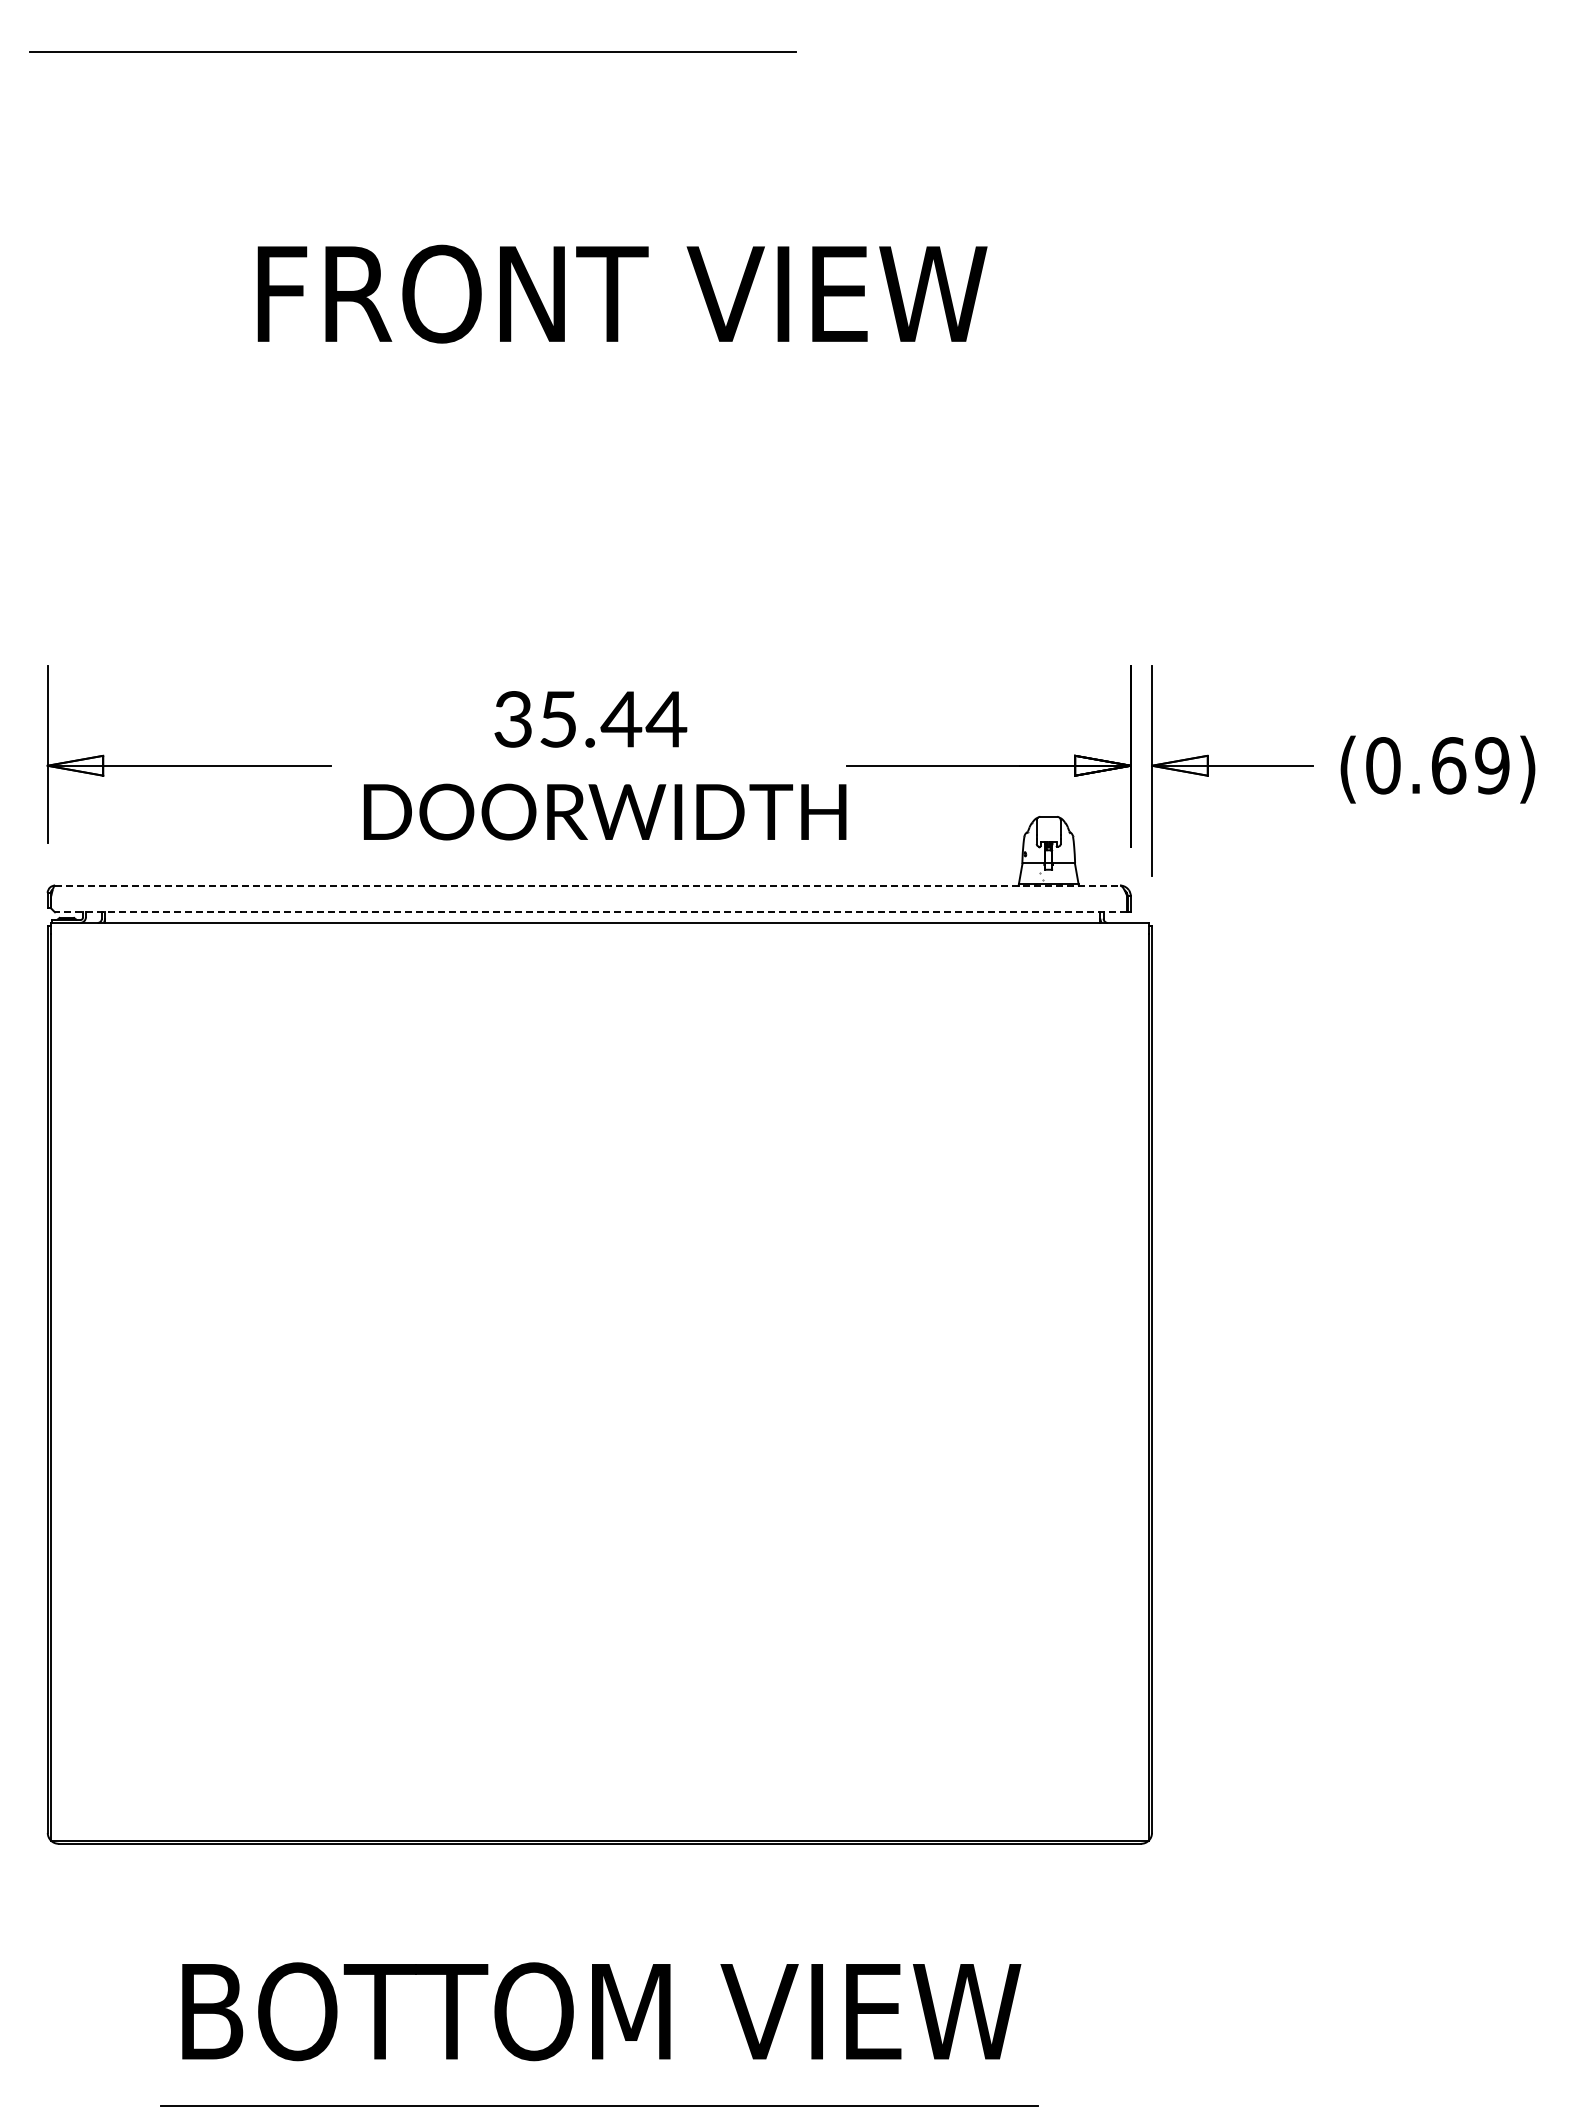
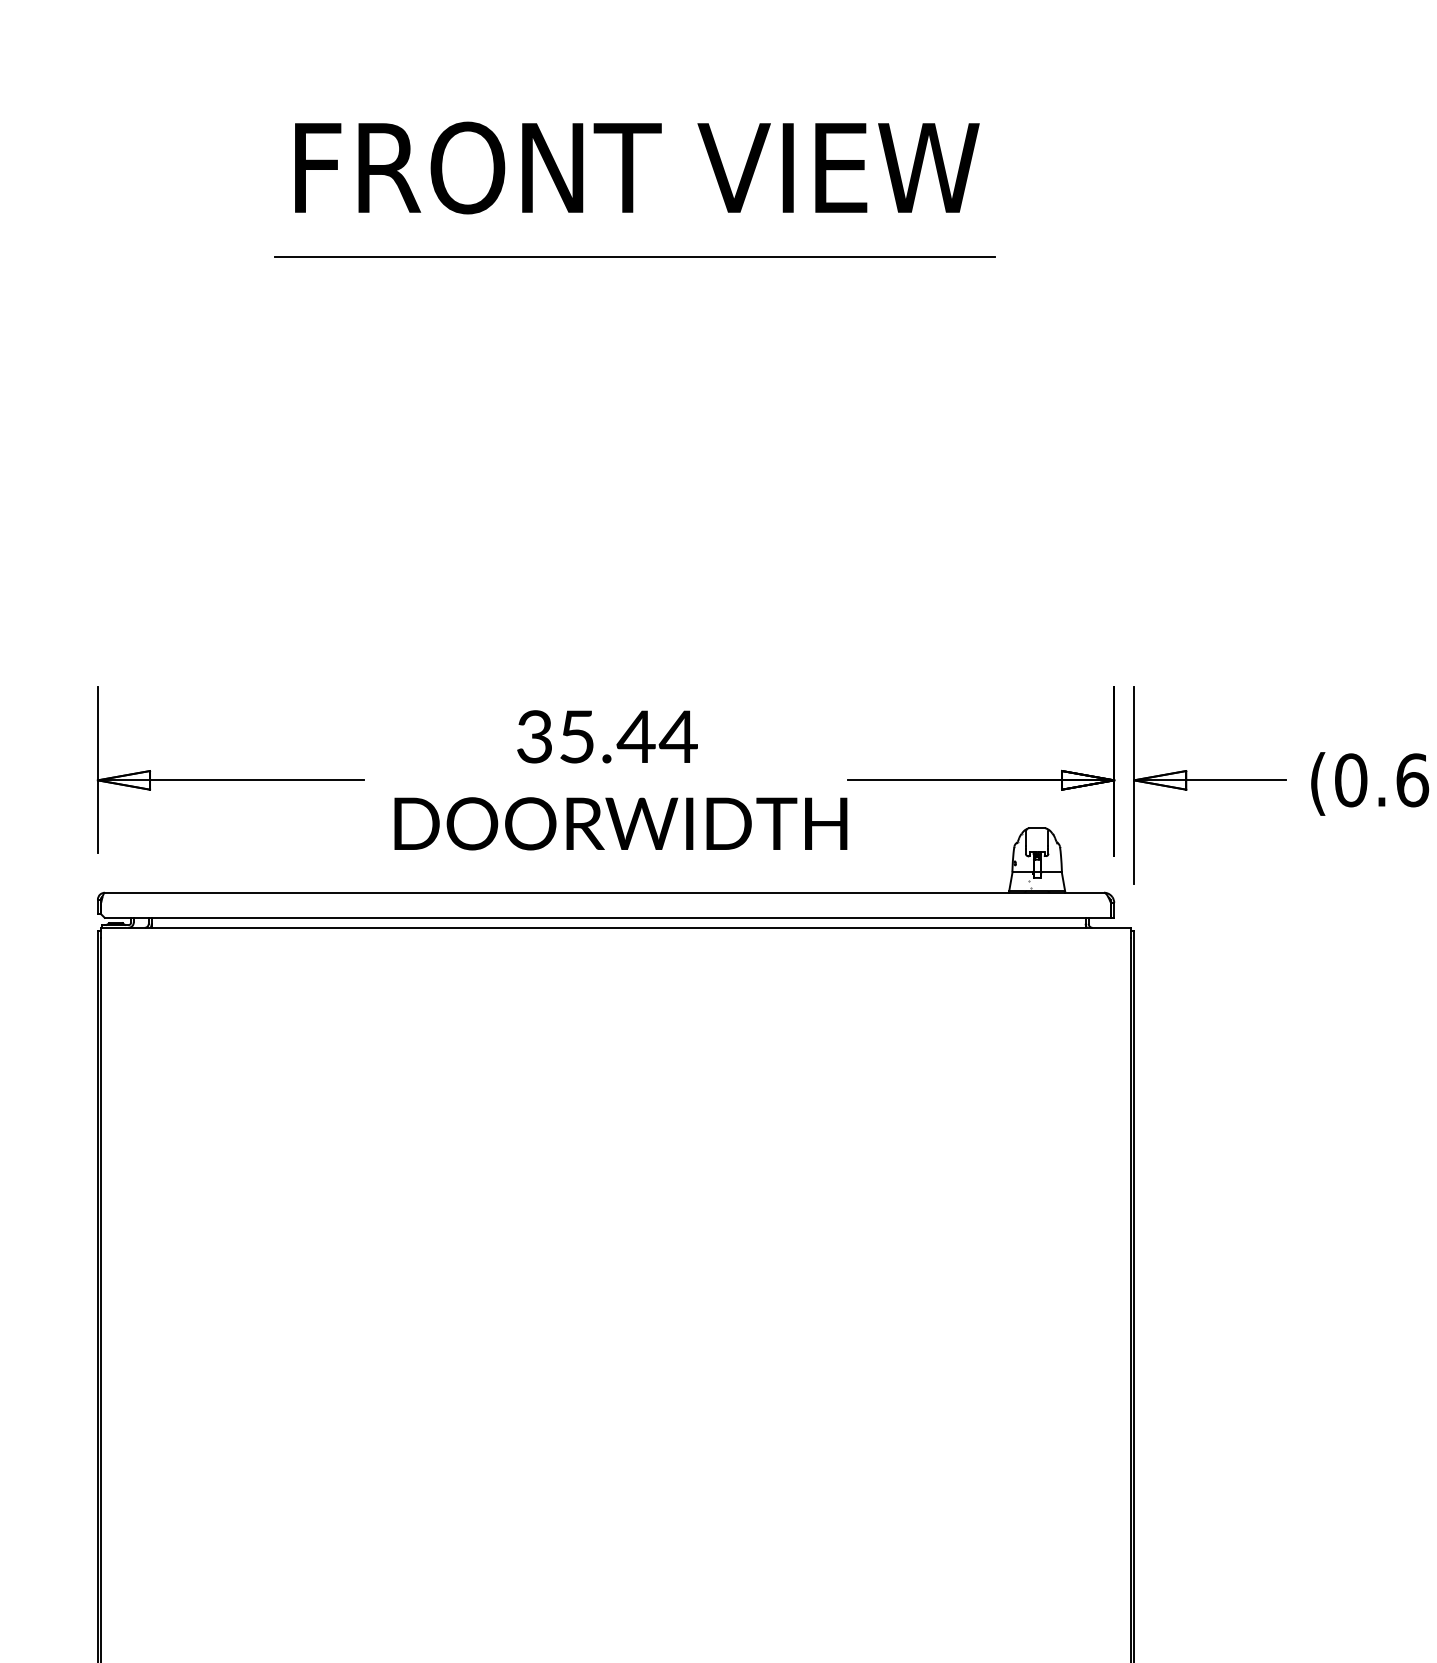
line: (412, 51) -> (634, 255), moved
text: (622, 293) -> (637, 167), moved
line: (588, 885) -> (605, 892), dashed -> solid
line: (590, 912) -> (607, 918), dashed -> solid

